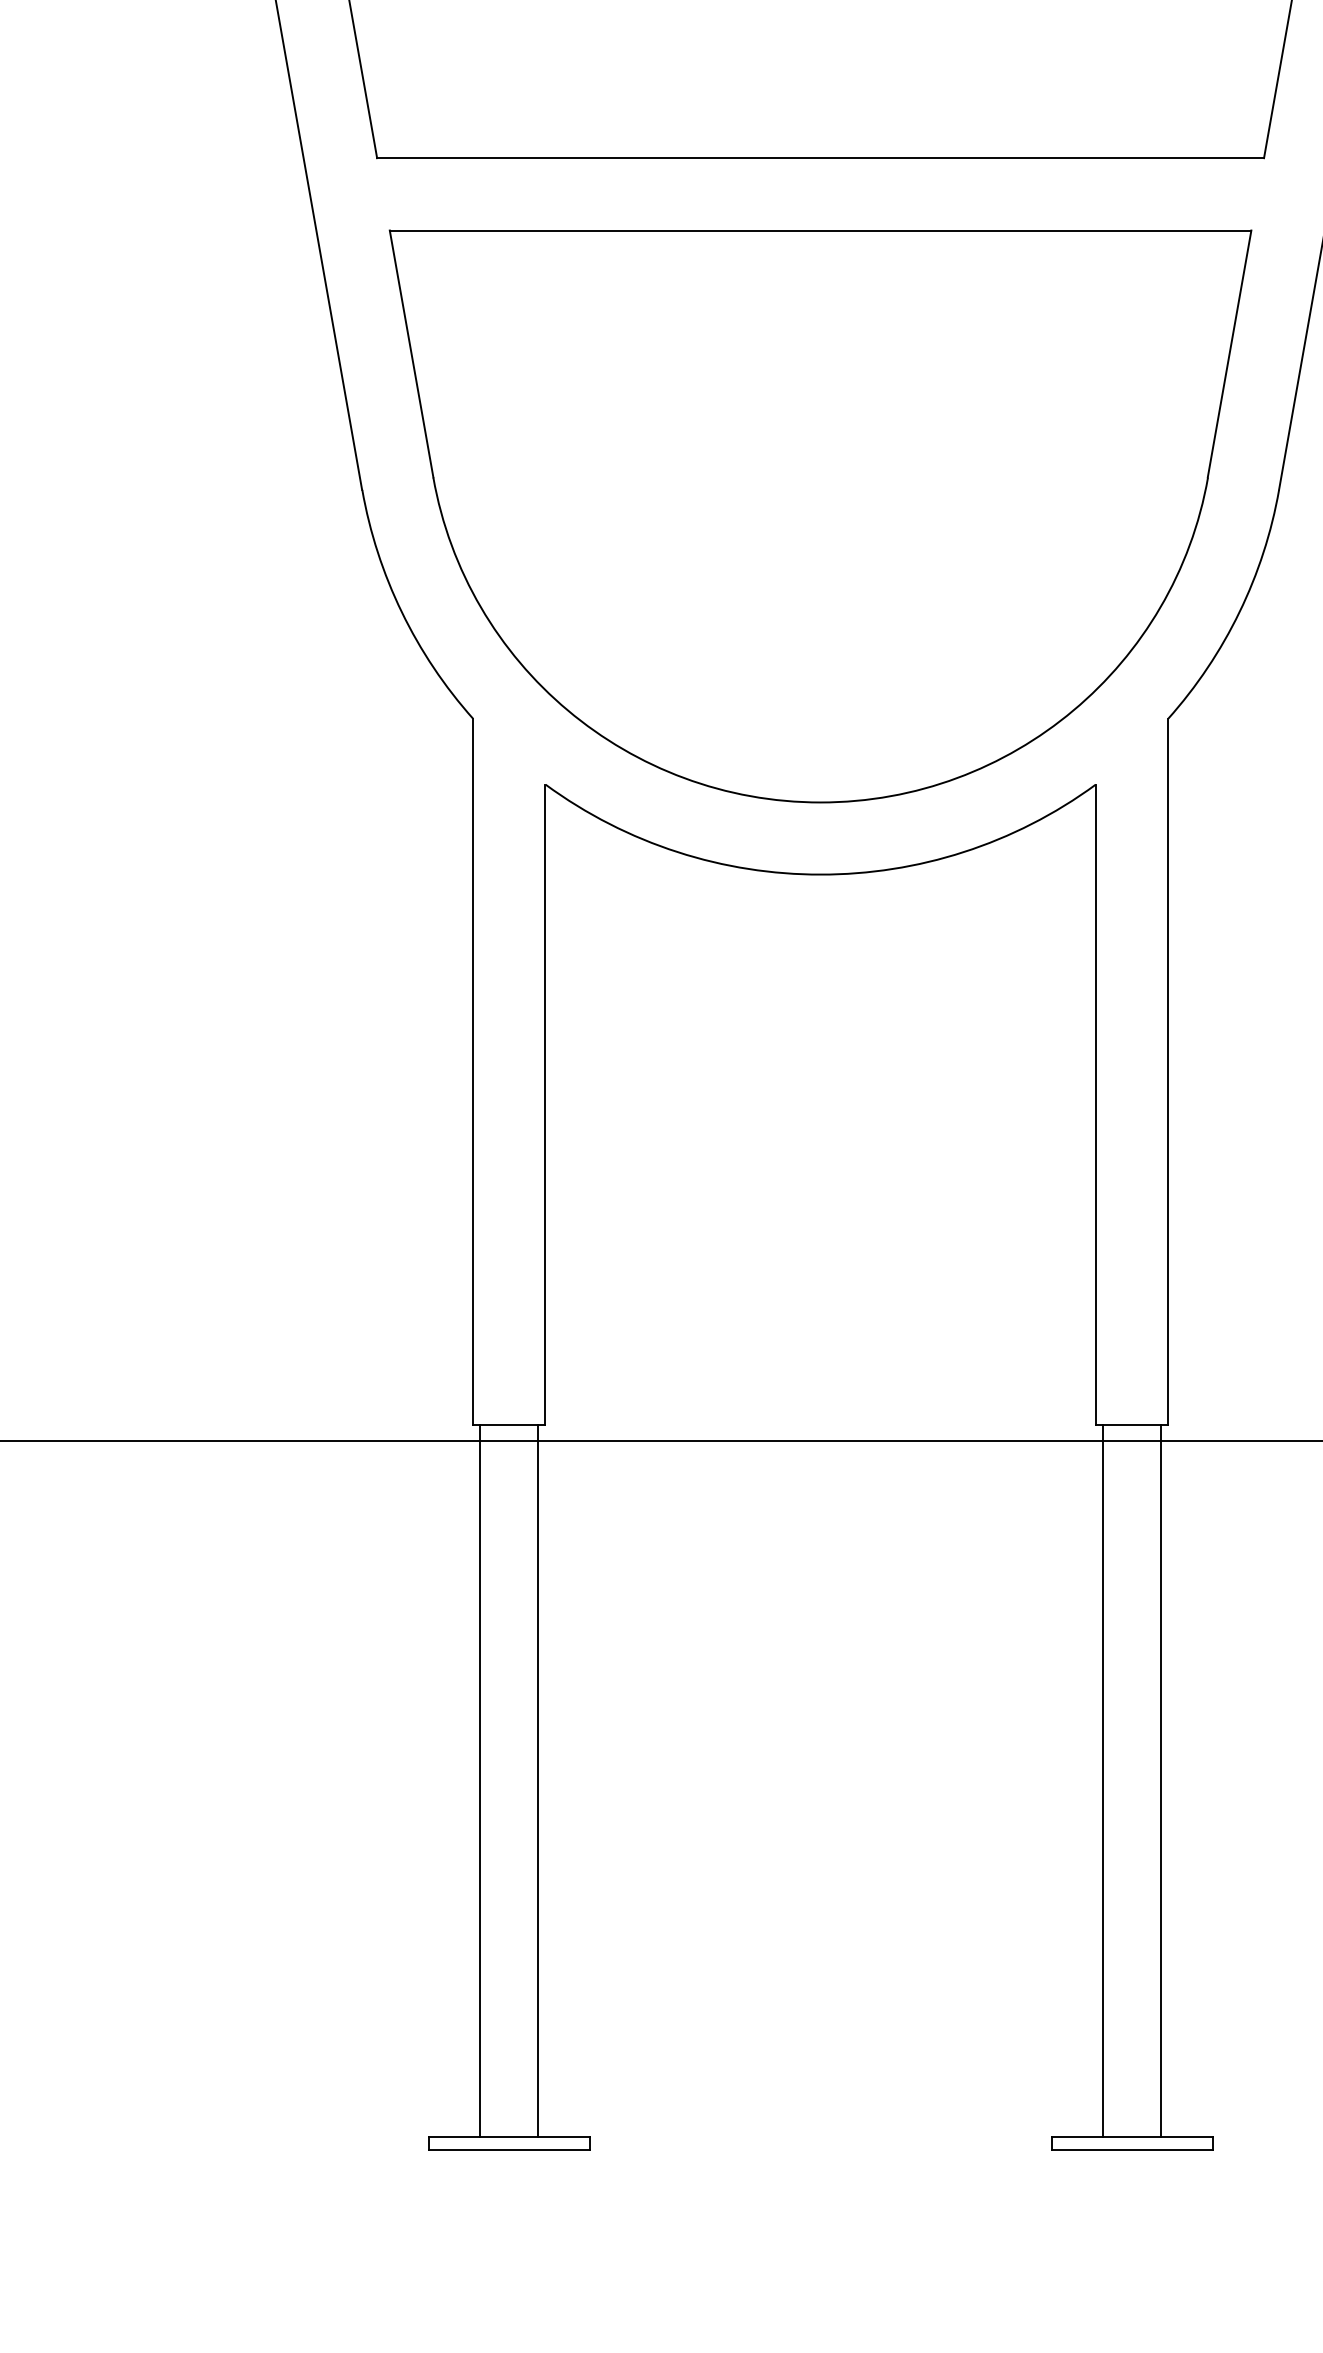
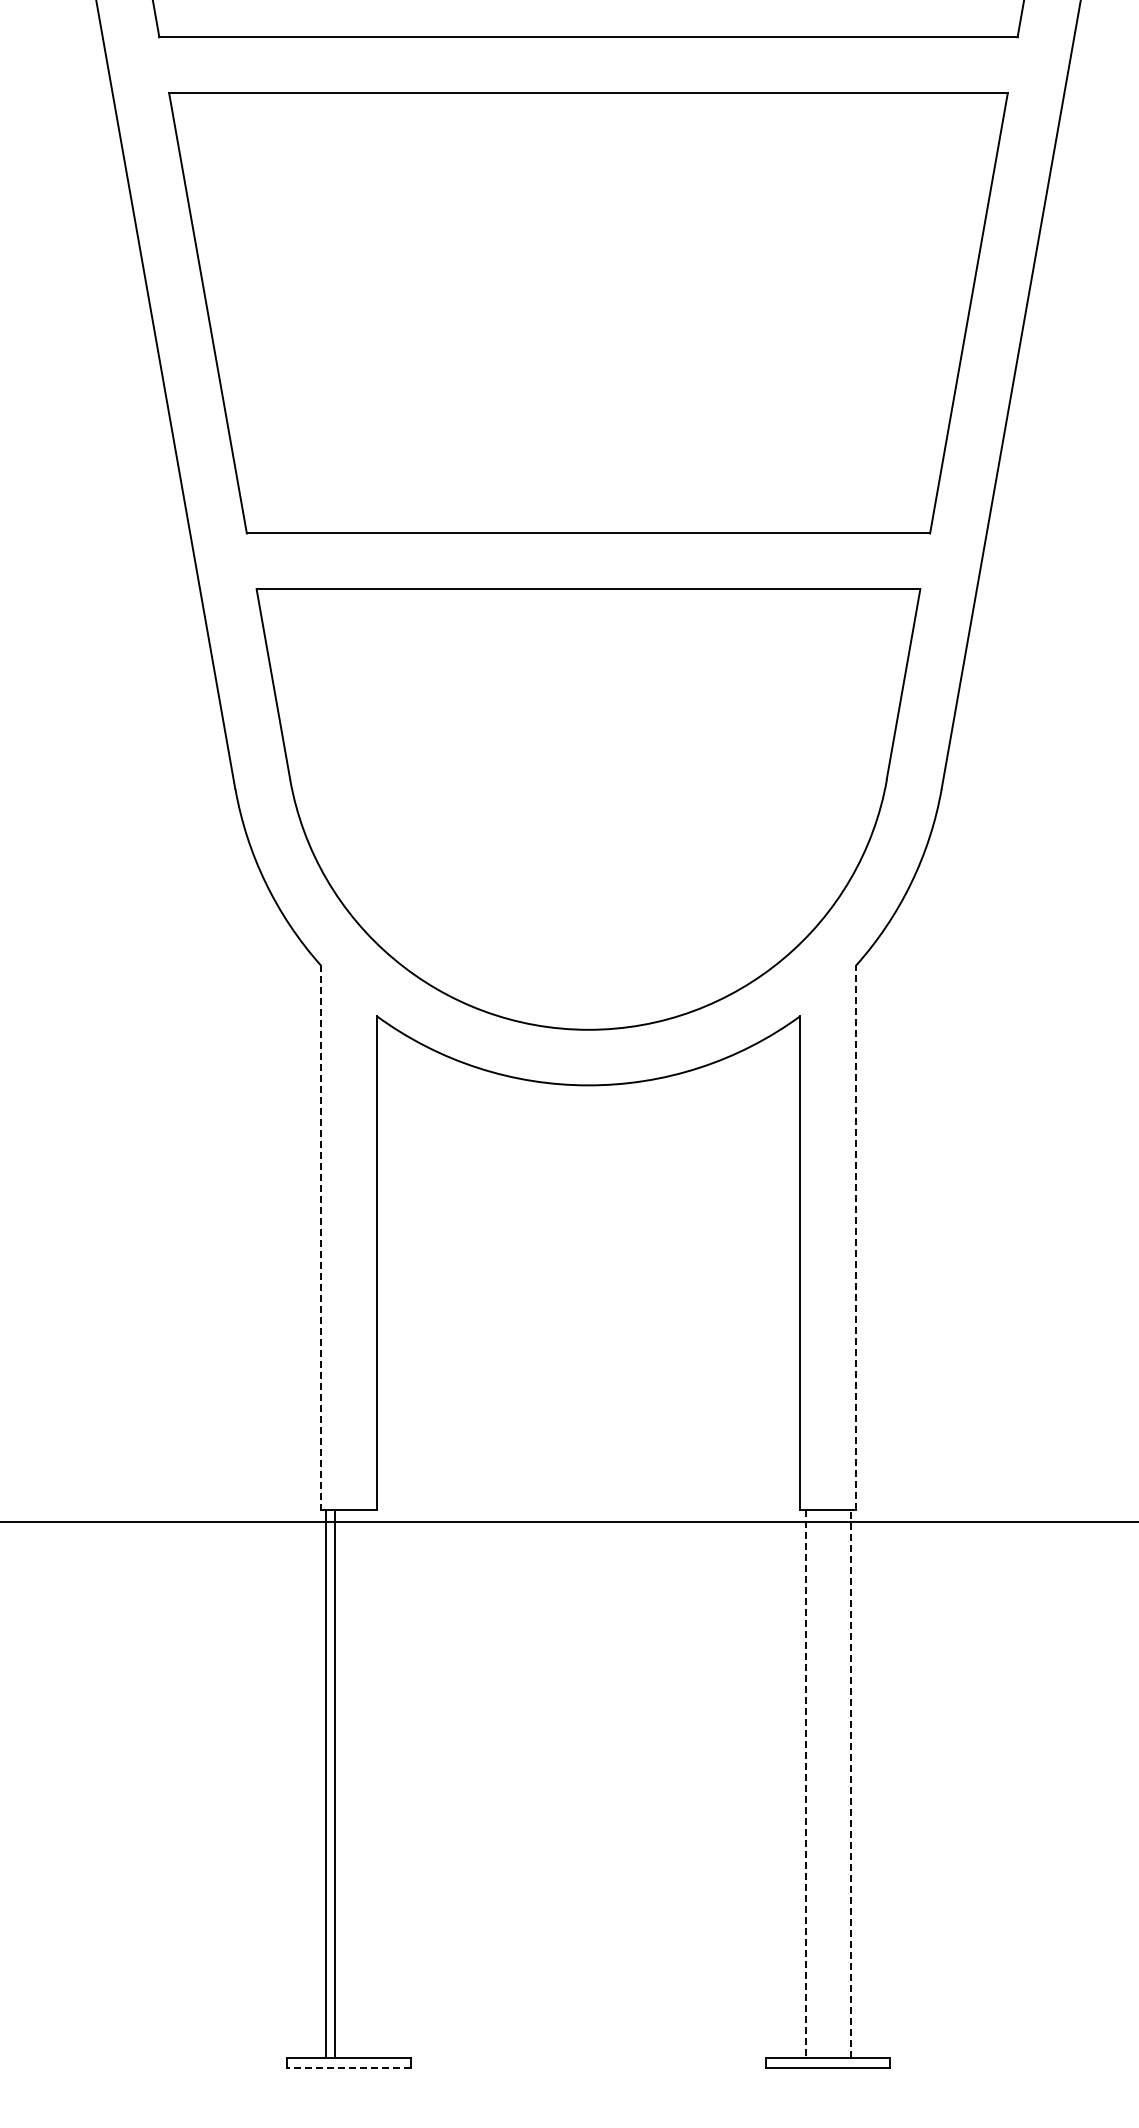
line: (1168, 1072) -> (856, 1237), solid -> dashed
line: (472, 1073) -> (320, 1238), solid -> dashed
line: (537, 1780) -> (334, 1783), moved
line: (1160, 1780) -> (850, 1783), solid -> dashed
line: (1103, 1782) -> (806, 1784), solid -> dashed
line: (509, 2149) -> (348, 2067), solid -> dashed

